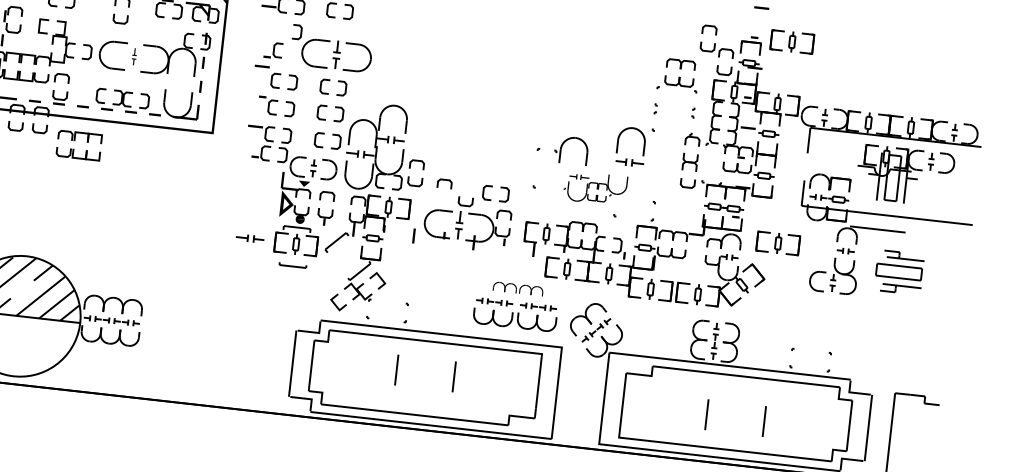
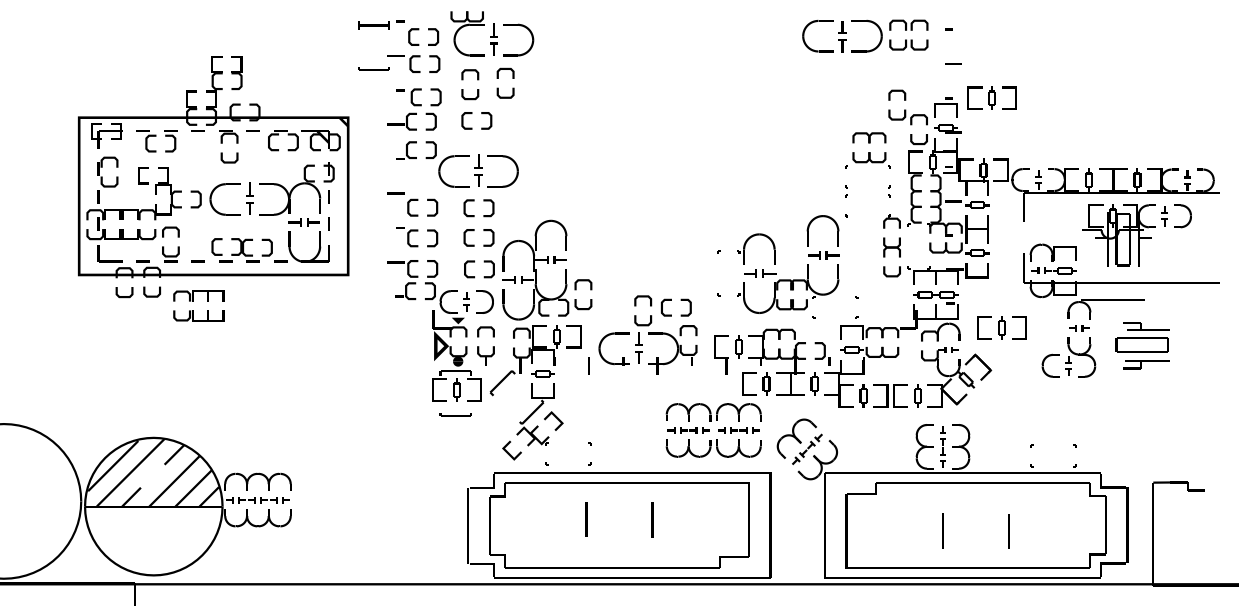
part: (273, 50) -> (406, 150), moved
part: (133, 56) -> (249, 198), size x1.67
curve: (445, 180) -> (643, 297), moved
part: (595, 188) -> (788, 288), size x1.43
part: (249, 238) -> (303, 222), moved
part: (518, 288) -> (713, 412), size x1.67

